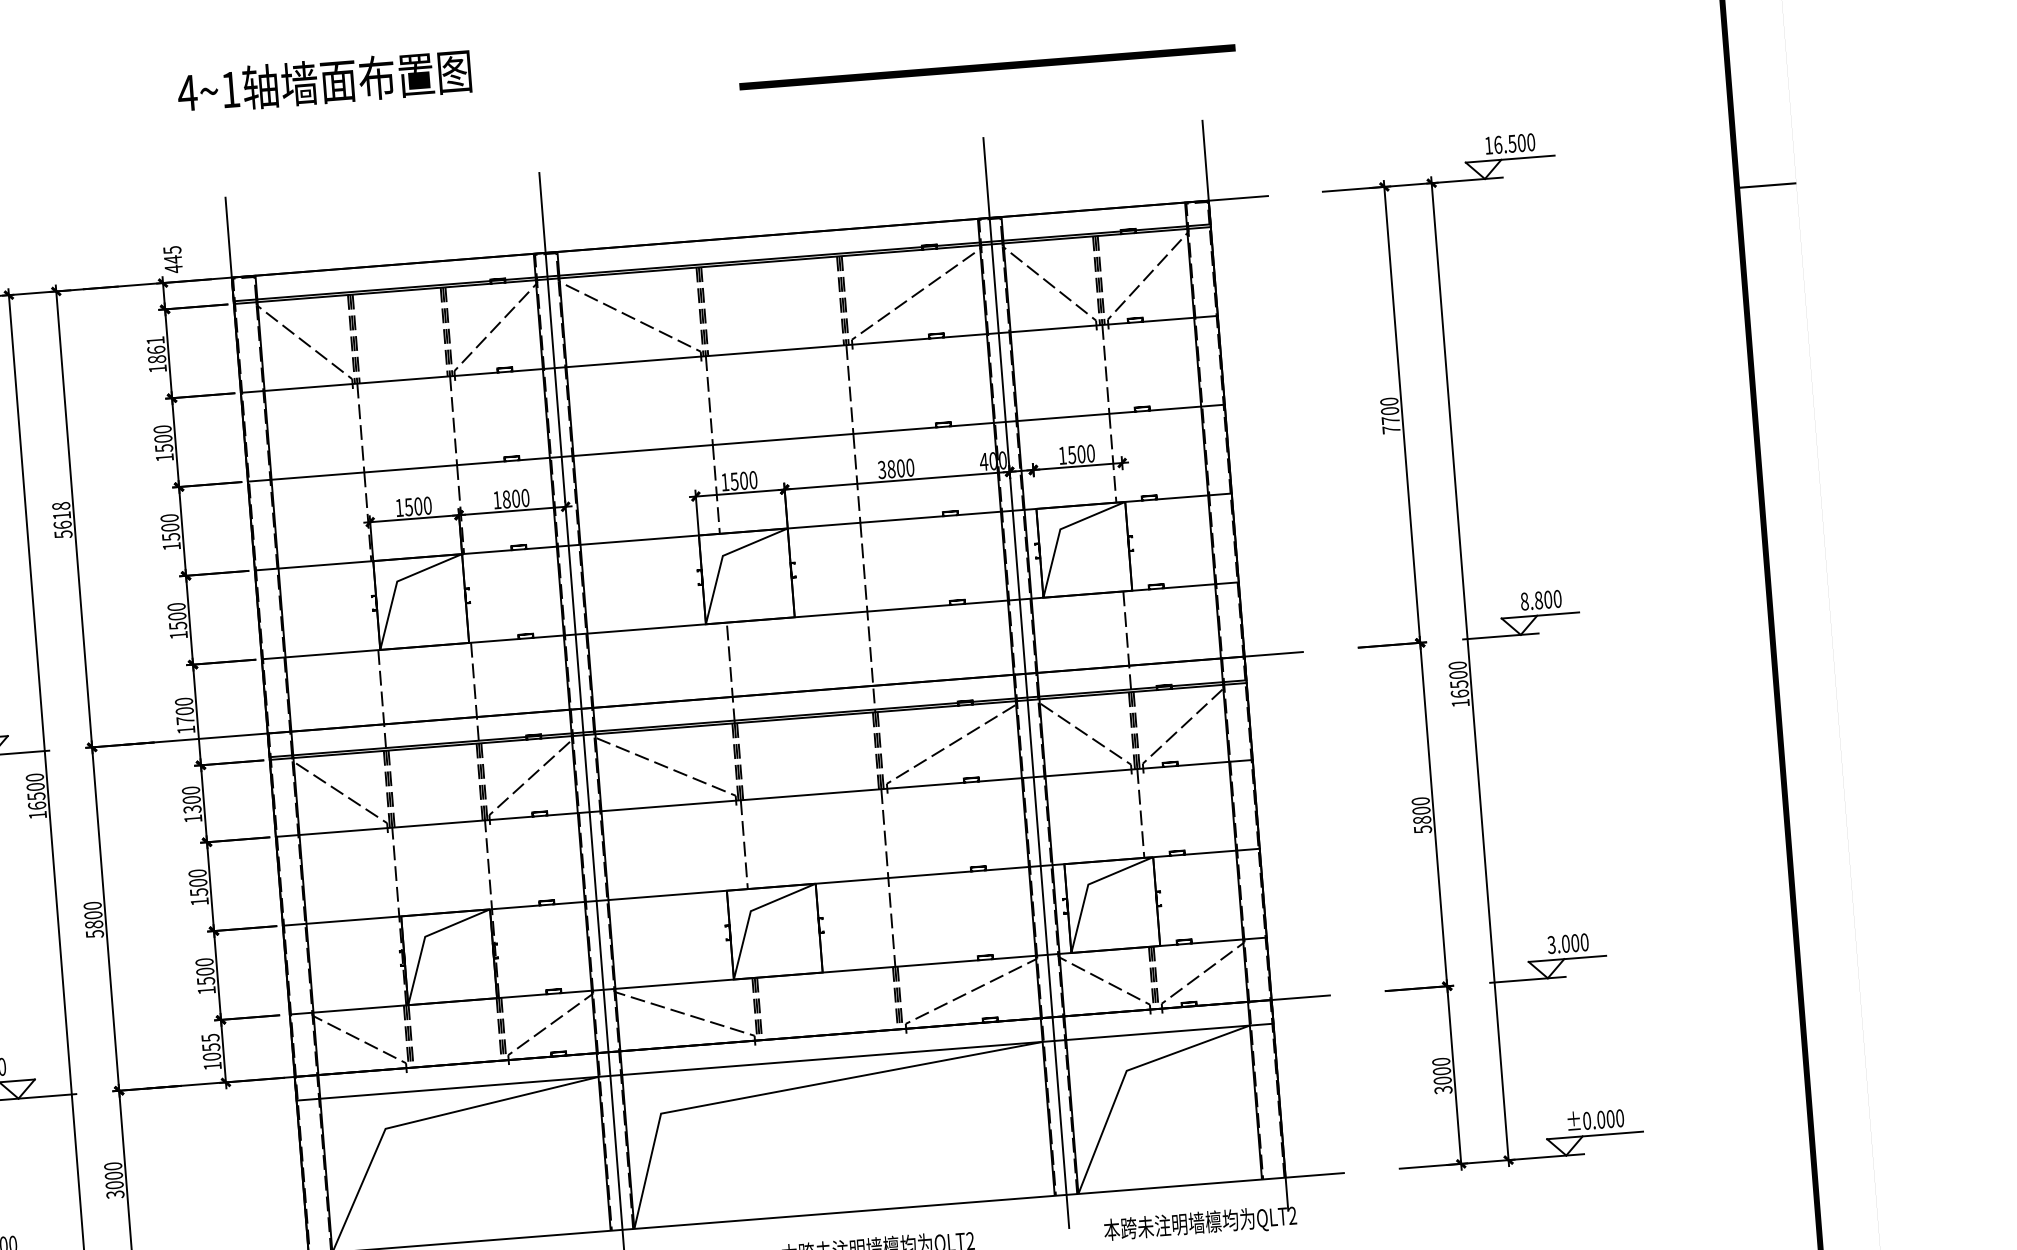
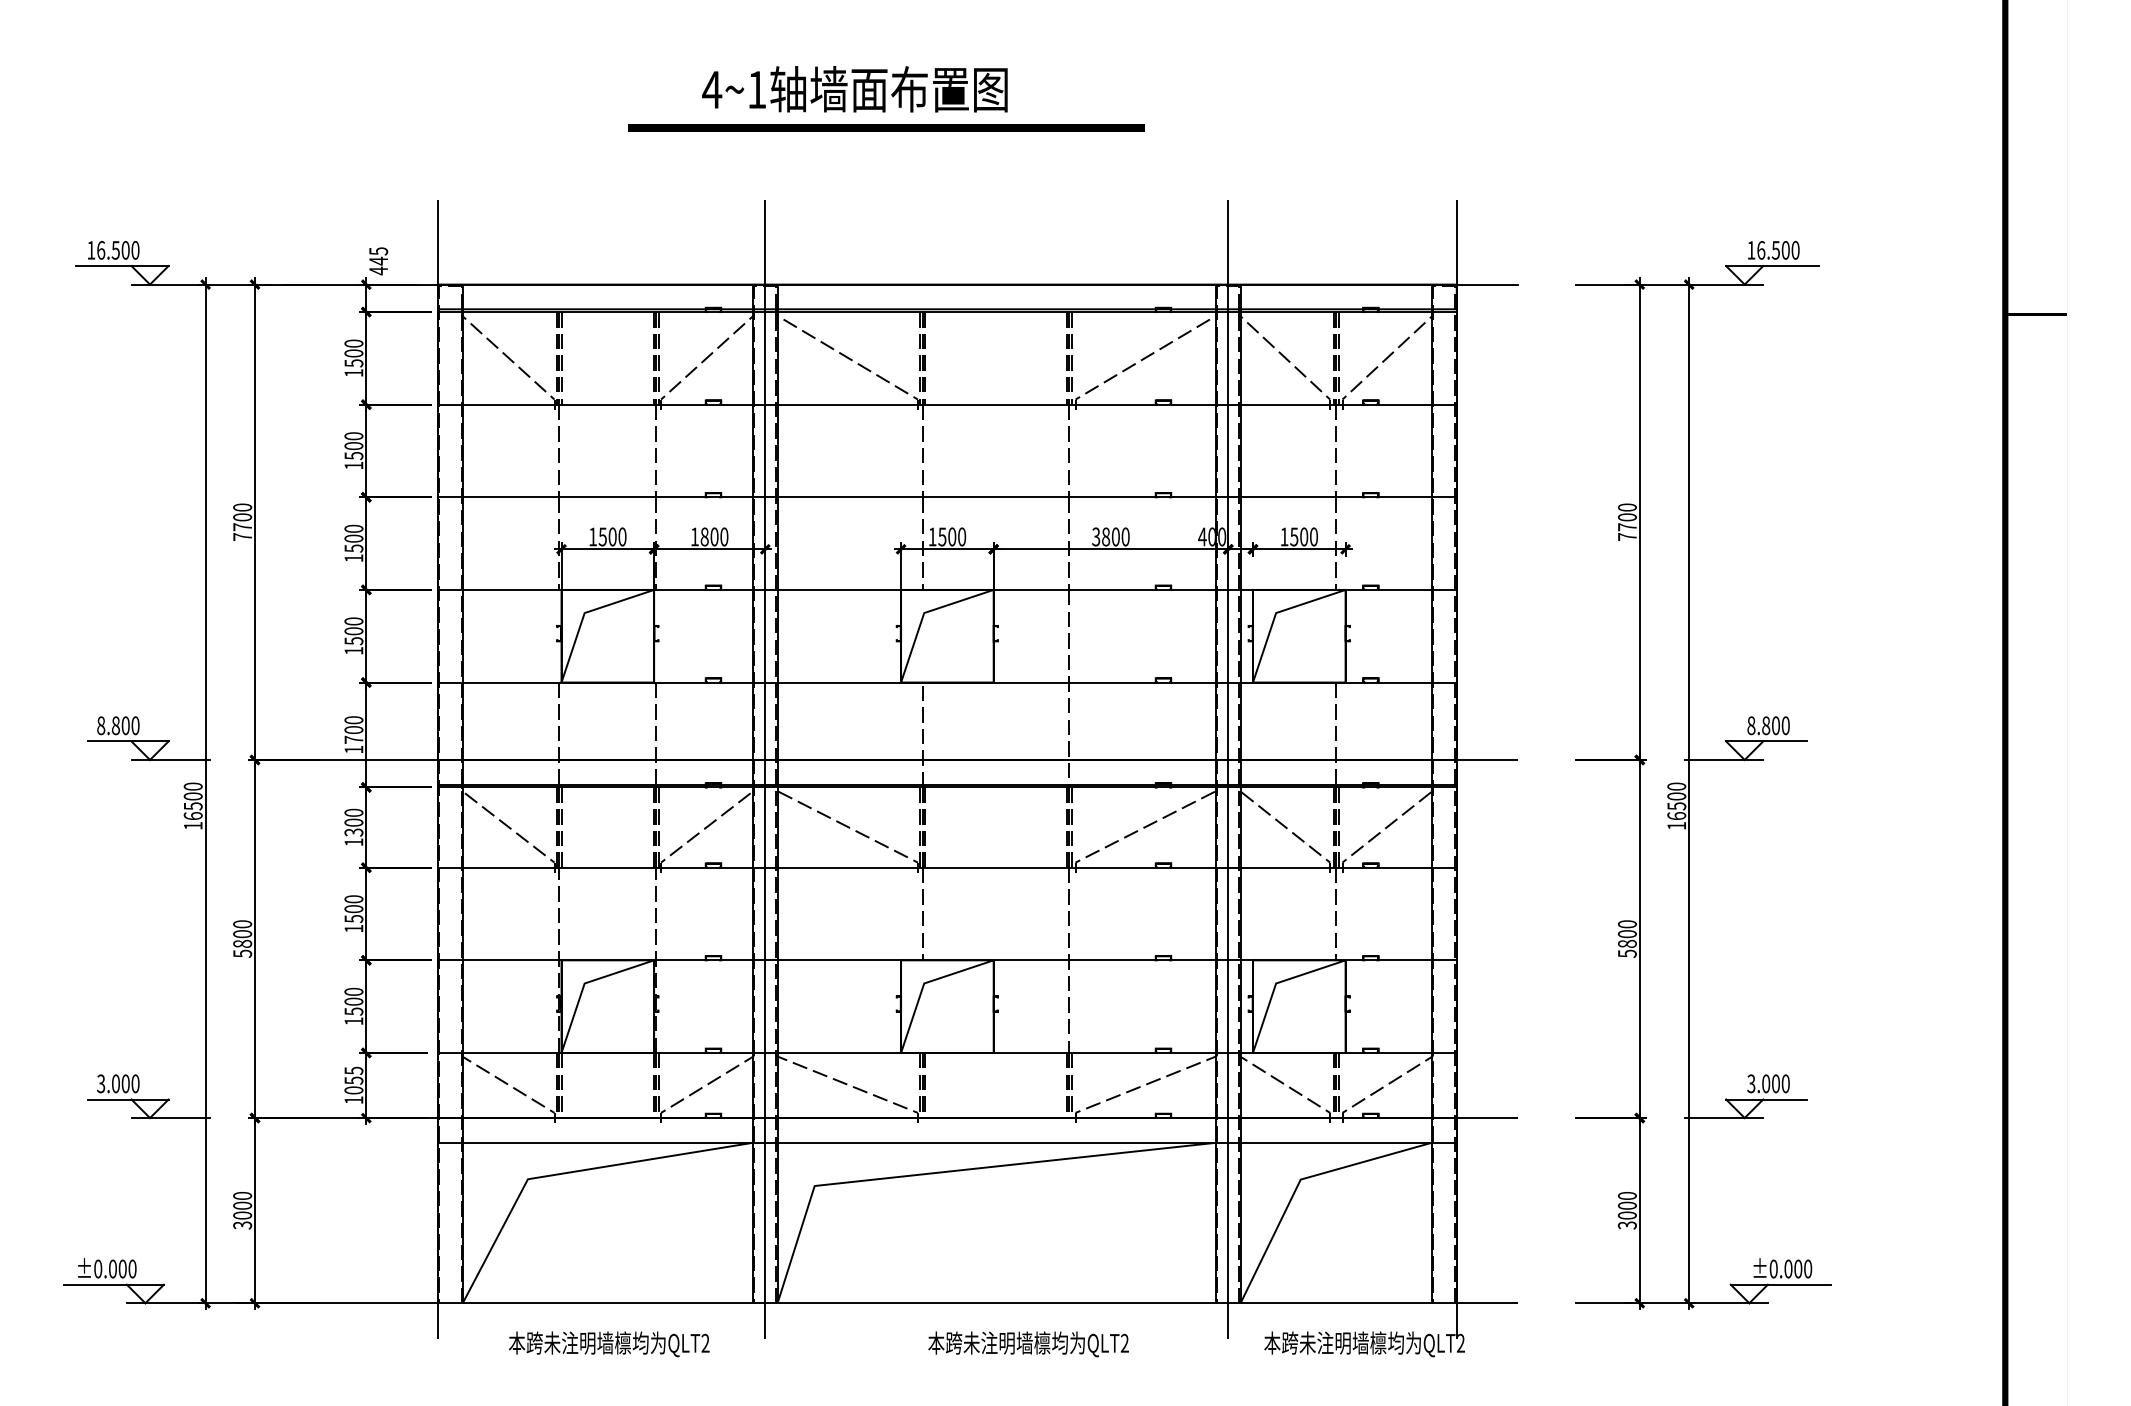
line: (987, 66) -> (886, 127), moved
text: (323, 82) -> (854, 89), moved
text: (155, 350) -> (353, 353), 1861 -> 1500
text: (62, 520) -> (242, 522), 5618 -> 7700

